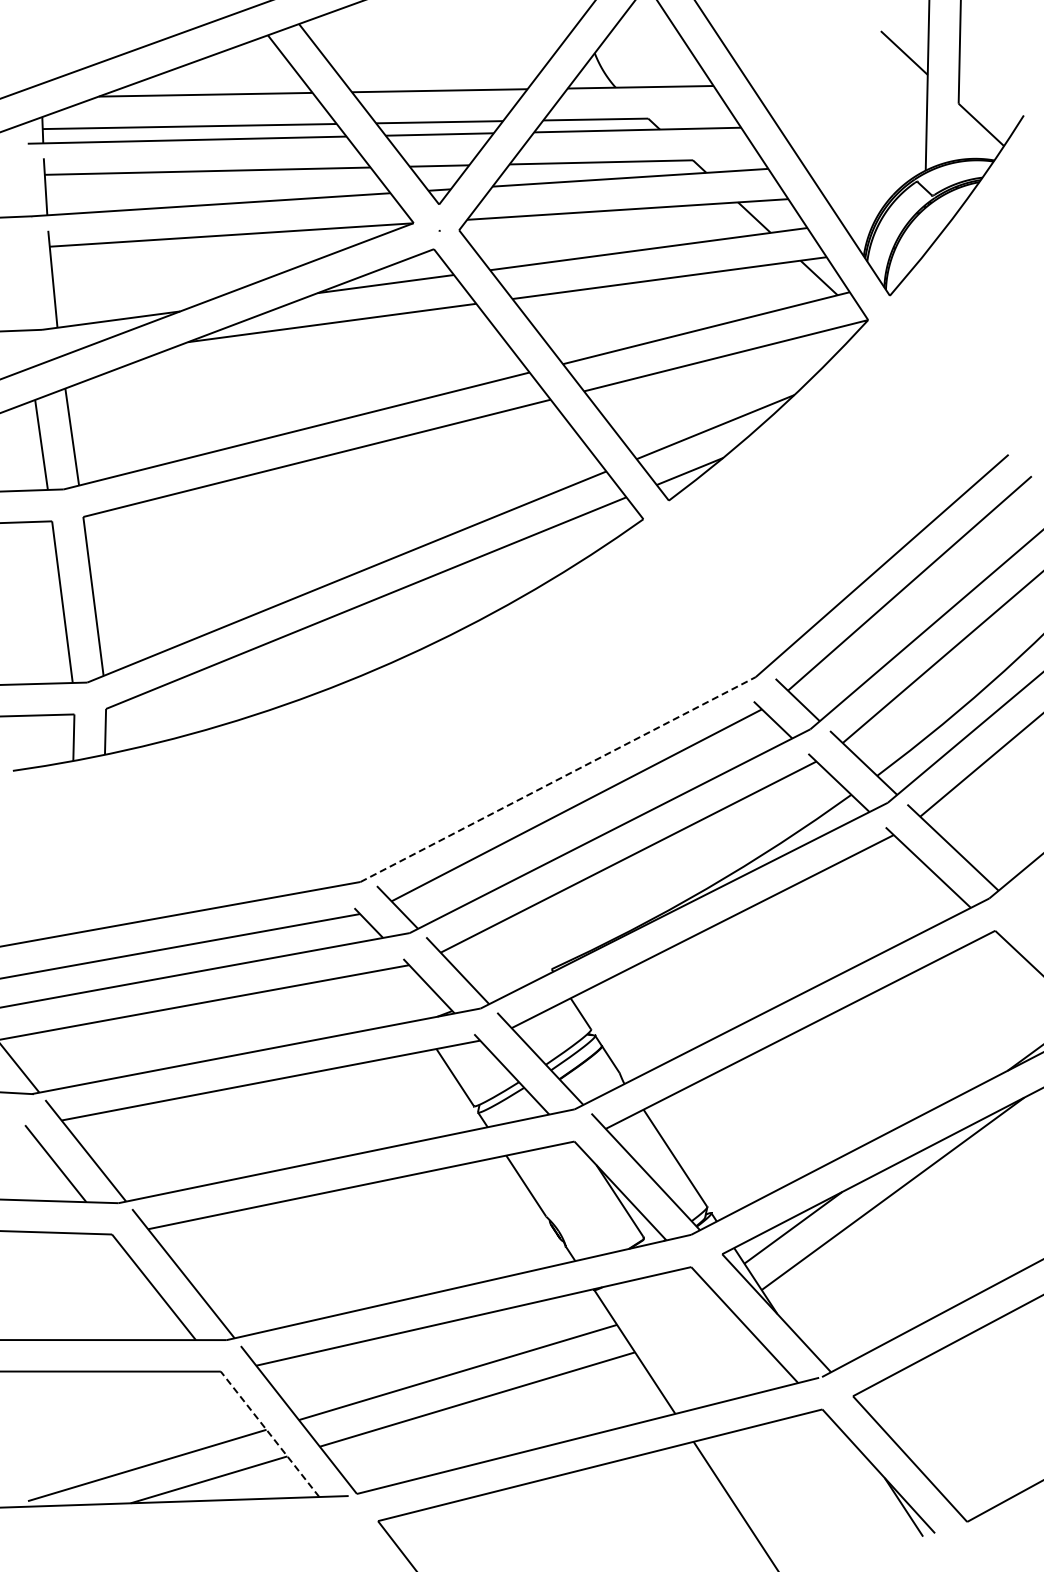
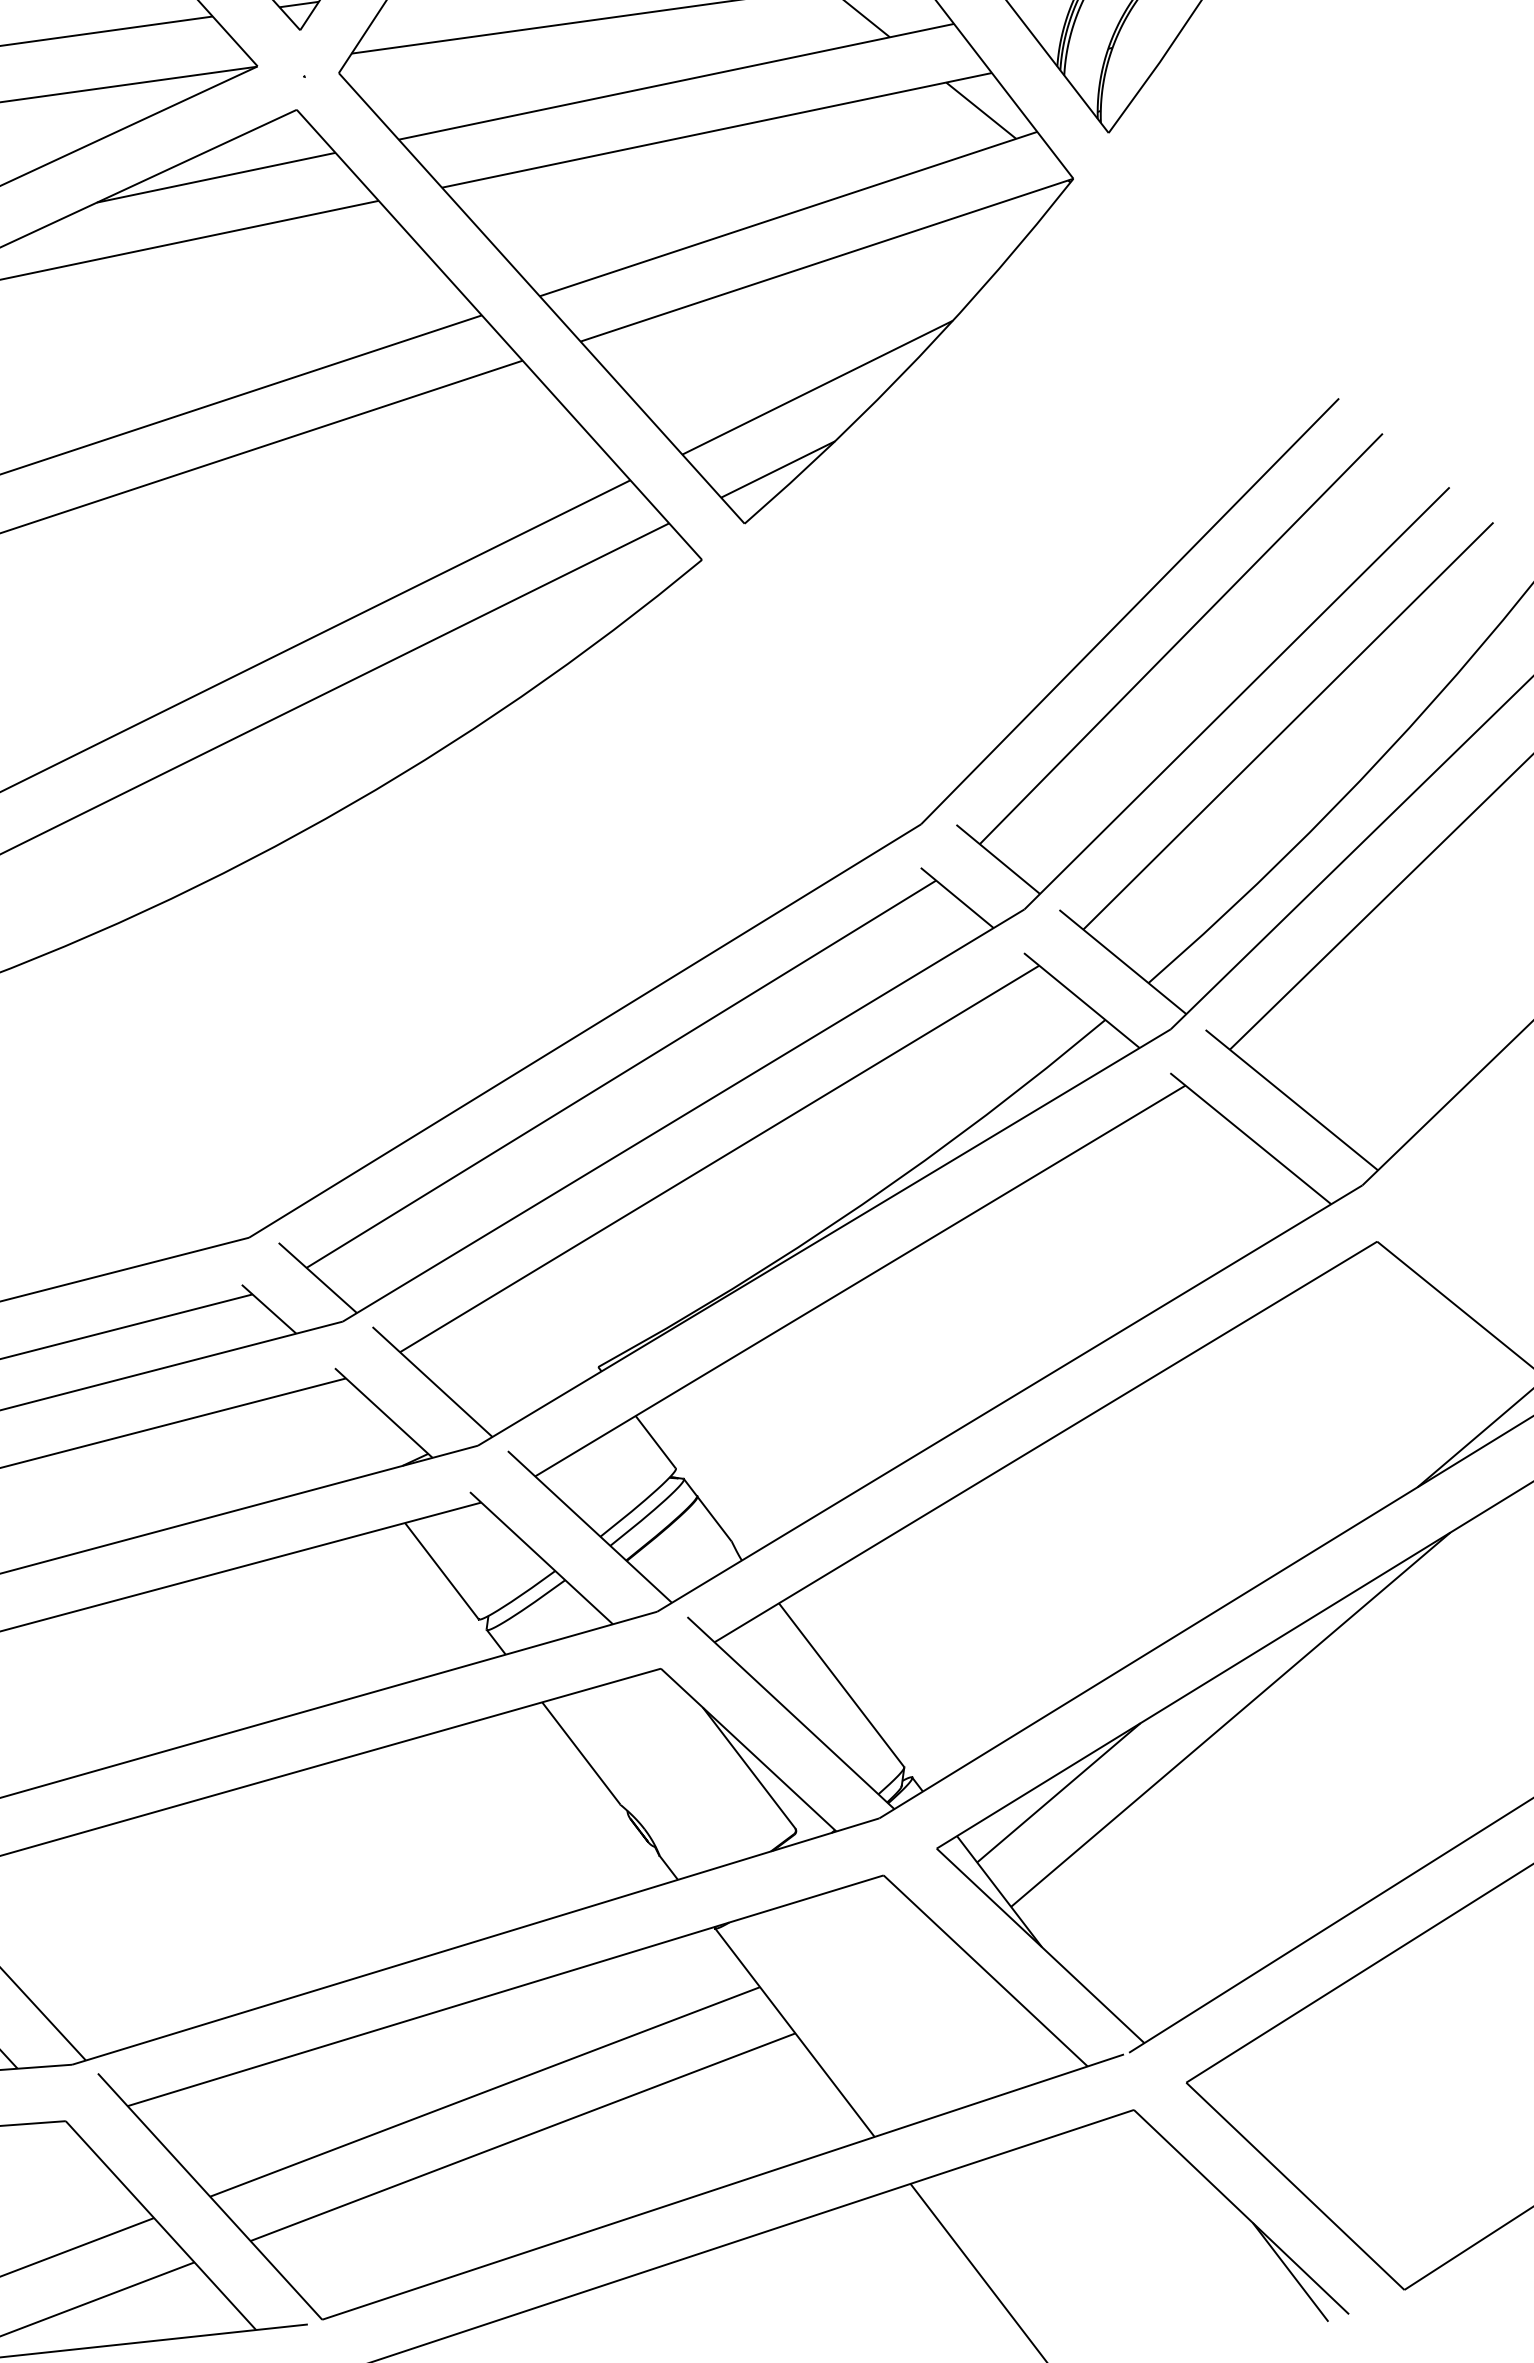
line: (558, 779) -> (585, 1030), dashed -> solid
line: (270, 1434) -> (161, 2225), dashed -> solid

